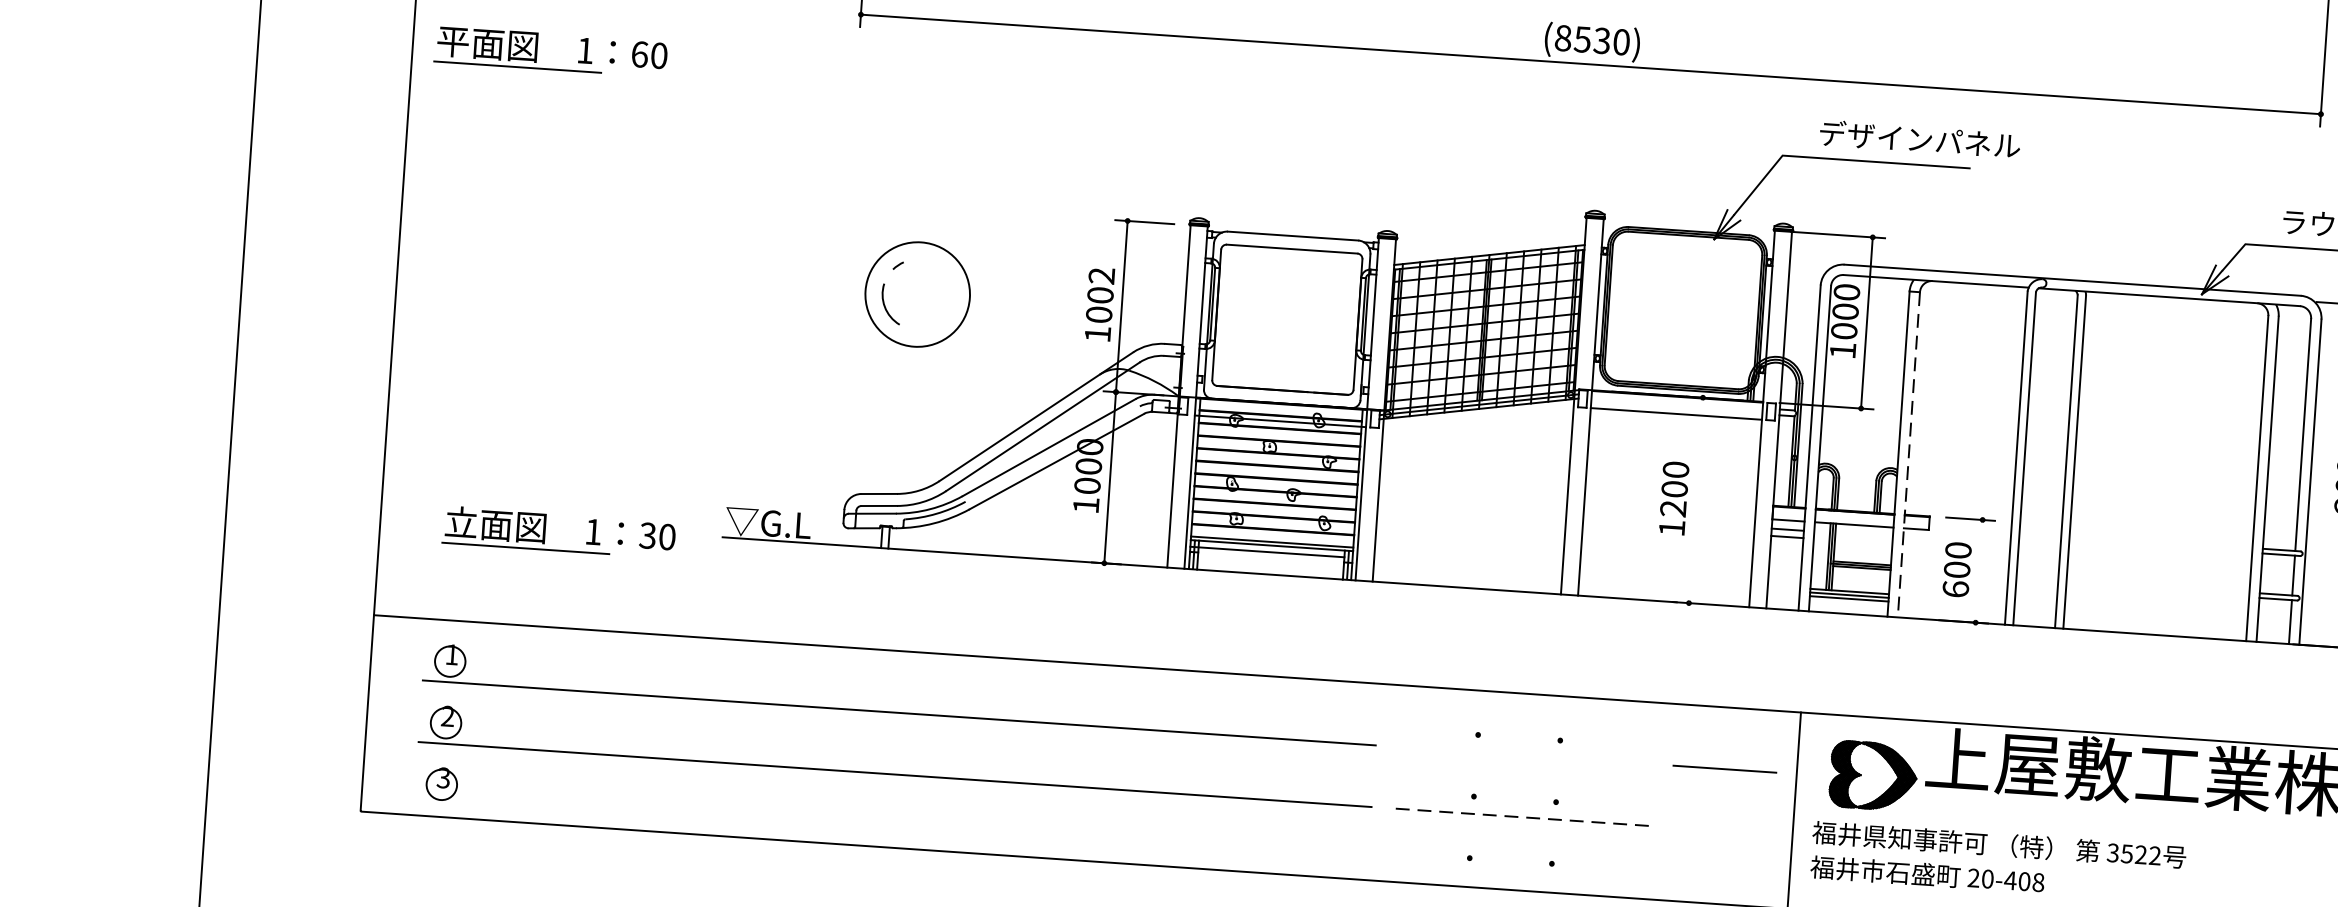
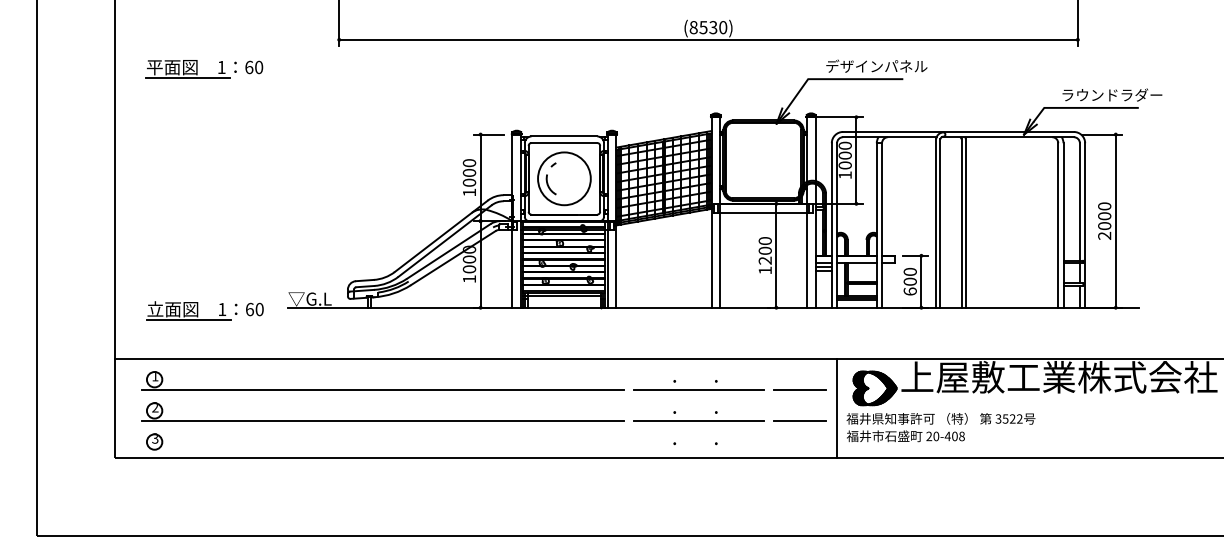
part: (537, 51) -> (197, 69), moved
text: (1101, 276) -> (469, 163), 1002 -> 1000
part: (917, 293) -> (564, 178), moved
line: (1909, 454) -> (882, 225), dashed -> solid
line: (1696, 499) -> (776, 255), added
text: (647, 535) -> (249, 309), 30 -> 60
line: (1979, 570) -> (921, 281), added
line: (1523, 756) -> (698, 390), added
line: (1519, 817) -> (698, 421), dashed -> solid
line: (1721, 831) -> (800, 421), added

